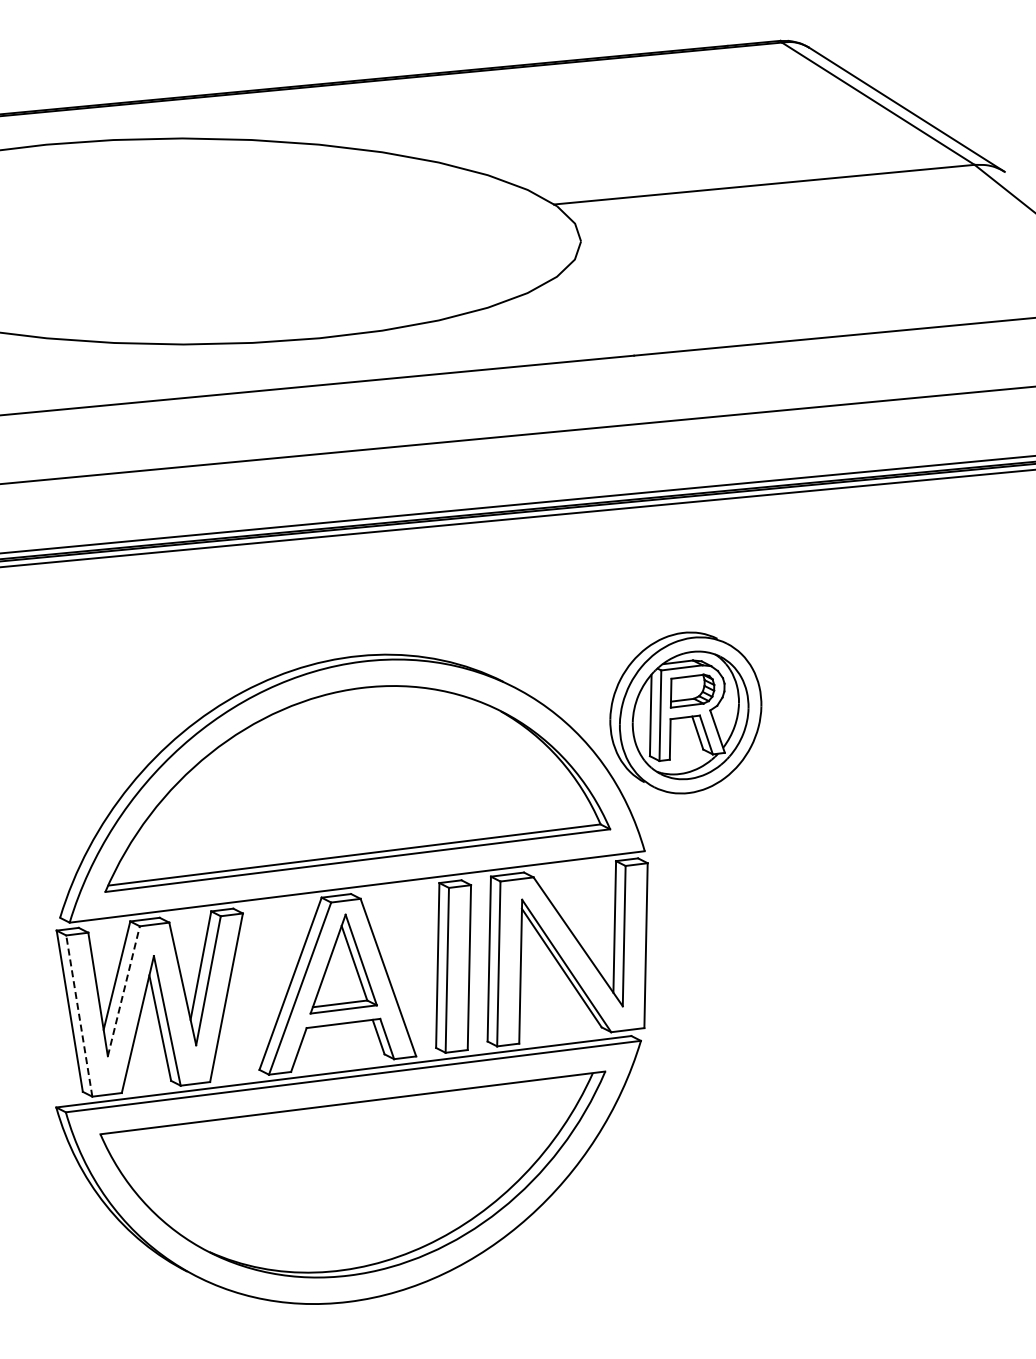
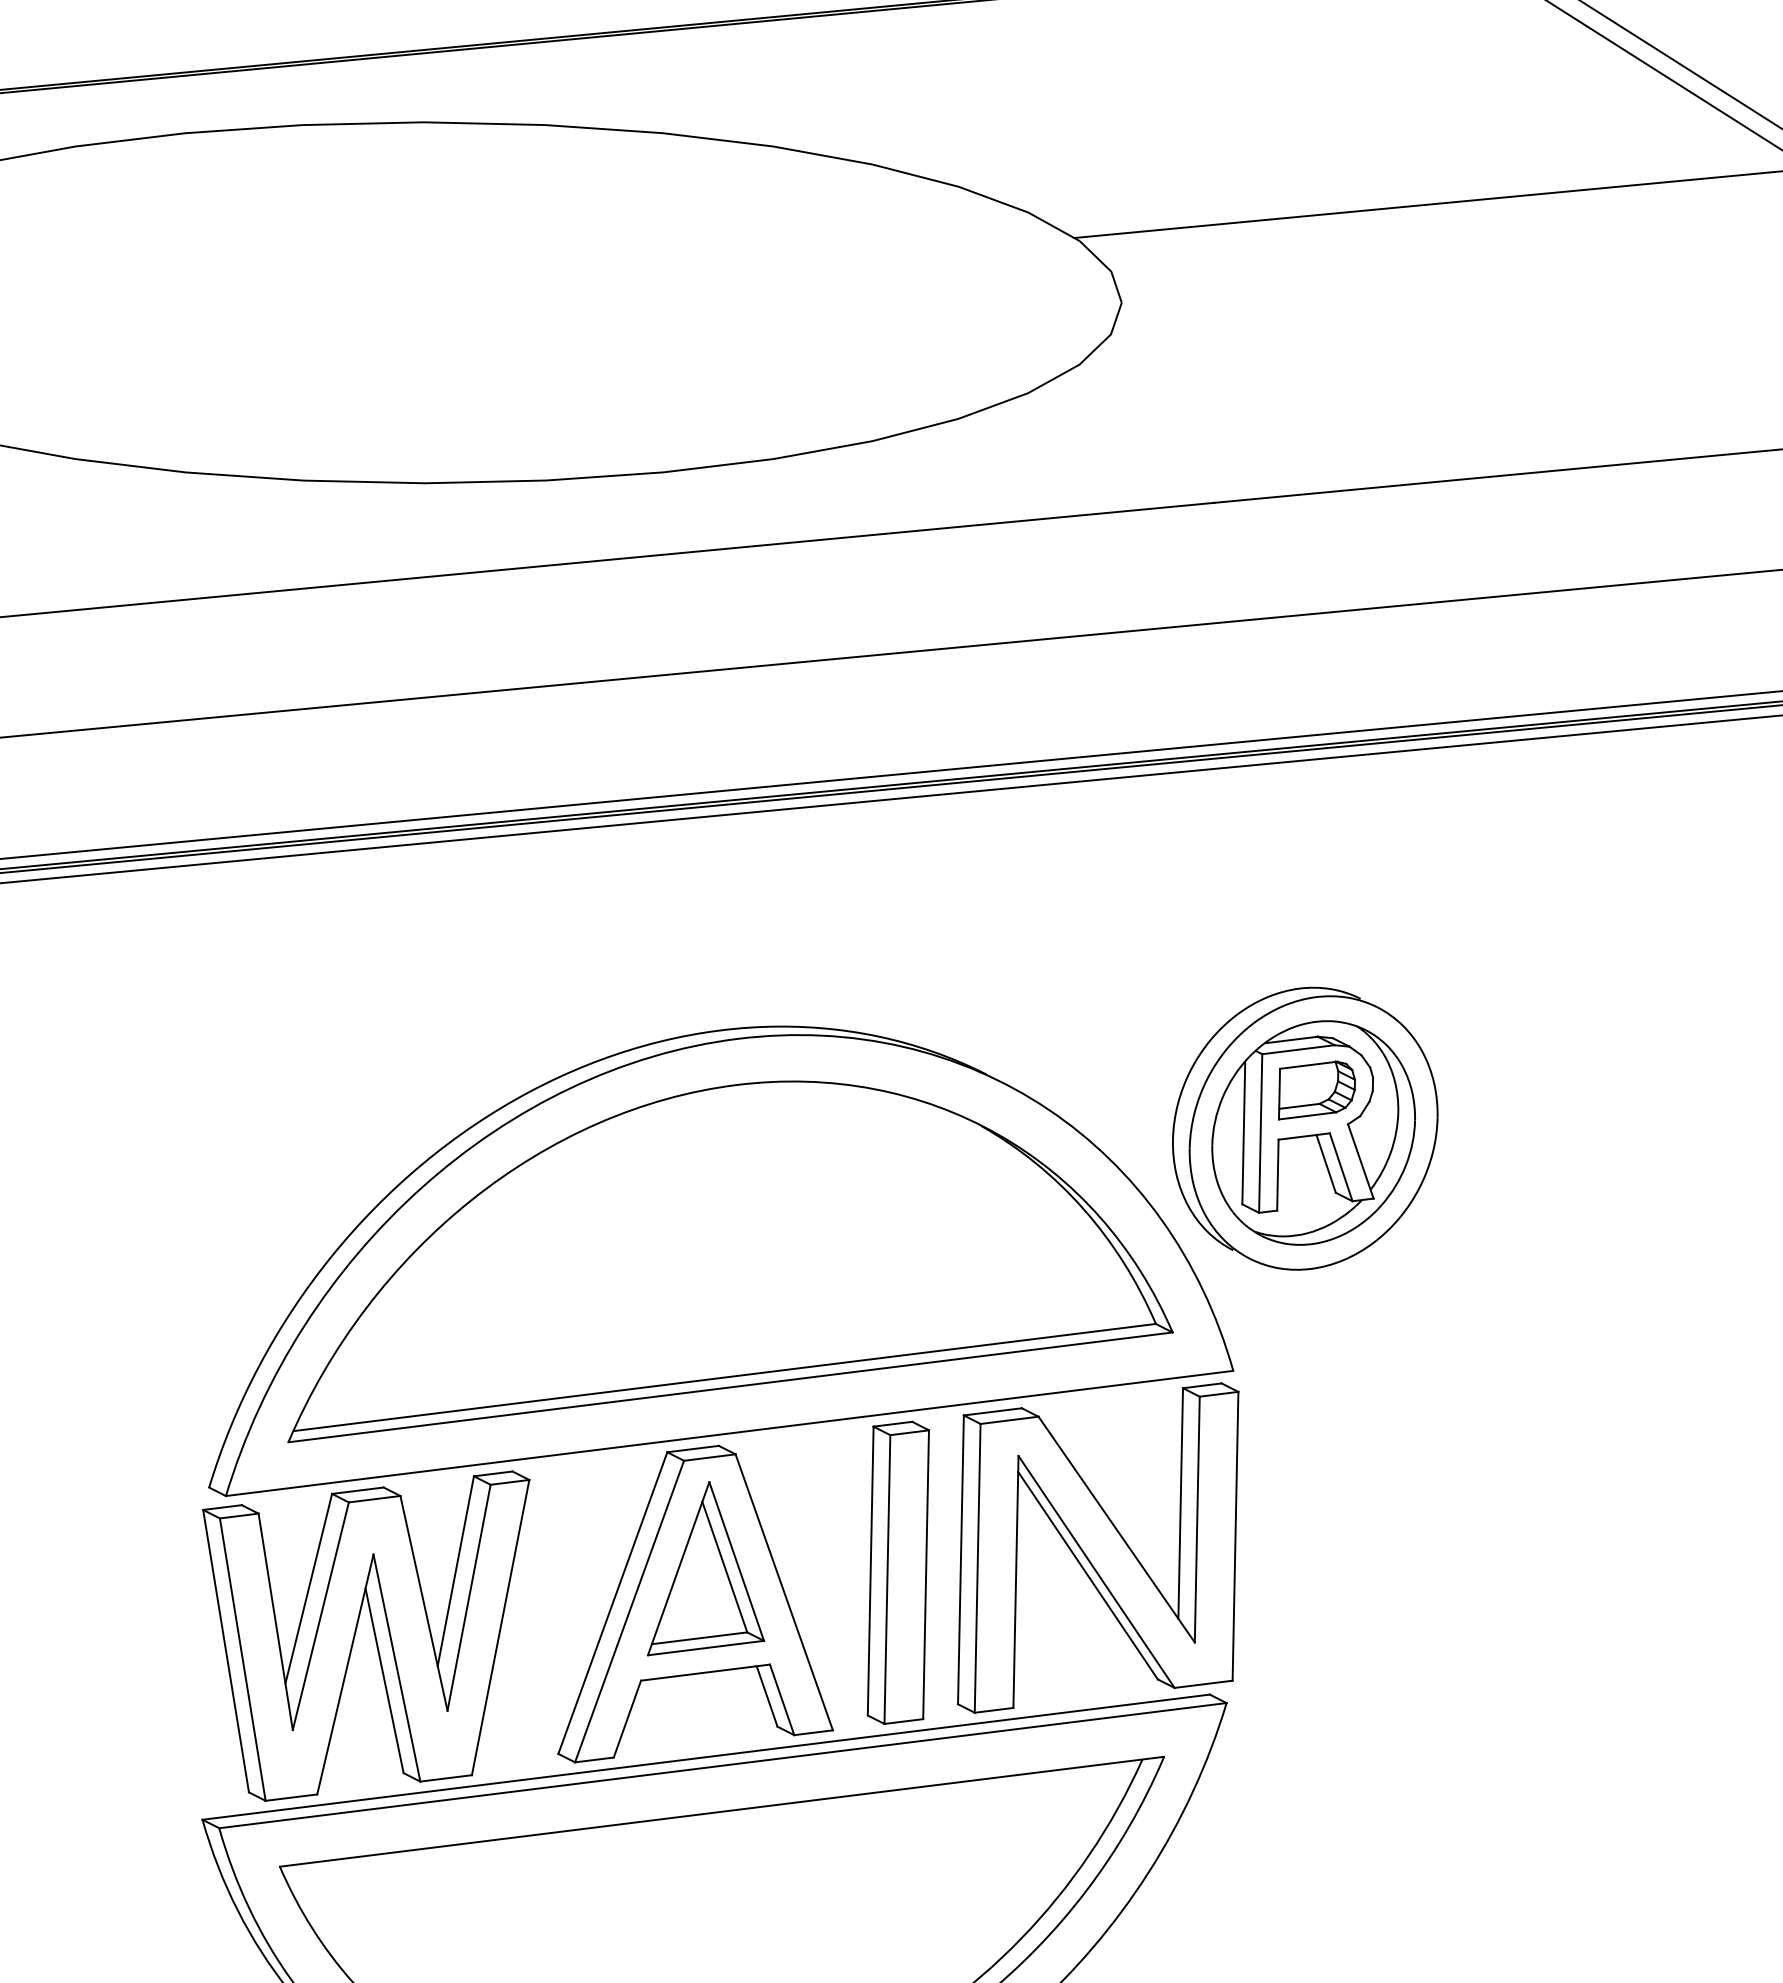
line: (123, 991) -> (320, 1616), dashed -> solid
line: (79, 1016) -> (243, 1660), dashed -> solid

